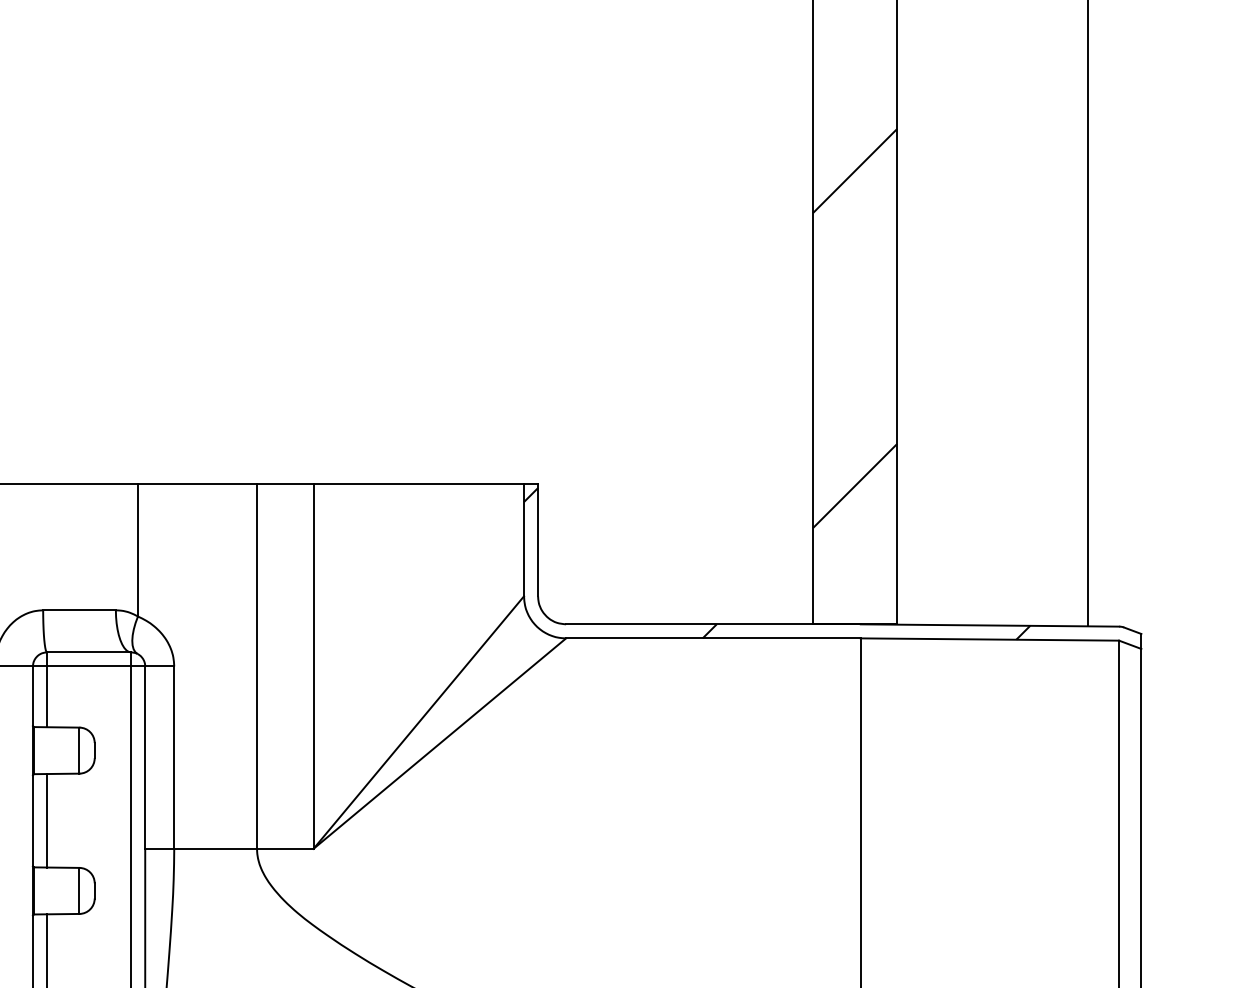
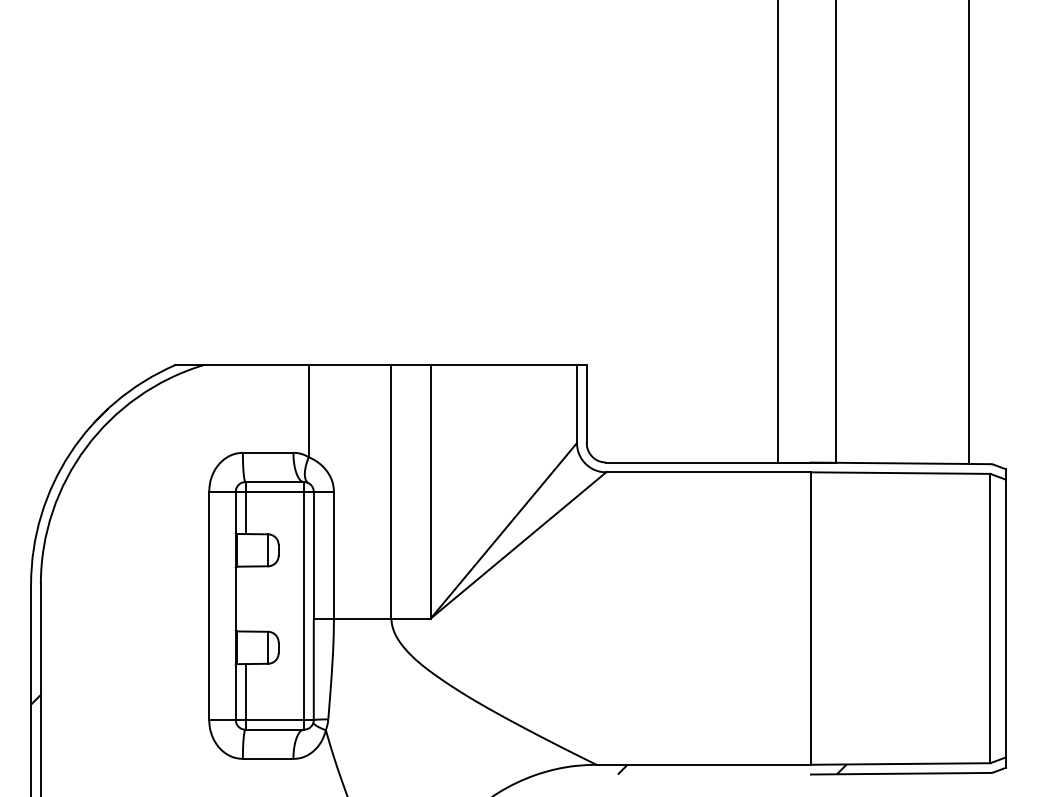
hatch: (854, 327) -> (806, 256), removed
hatch: (776, 563) -> (752, 420), removed
line: (46, 819) -> (245, 598), removed

